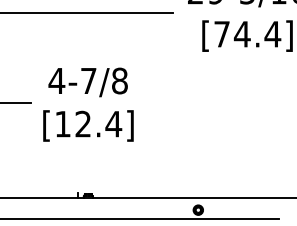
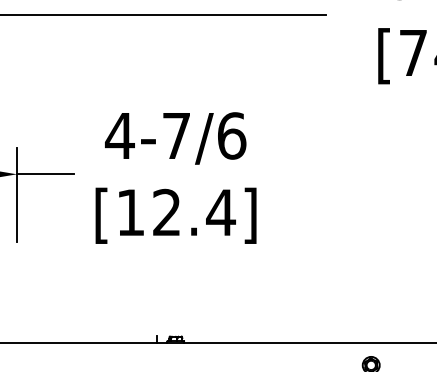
text: (120, 80) -> (232, 135), 4-7/8 -> 4-7/6

